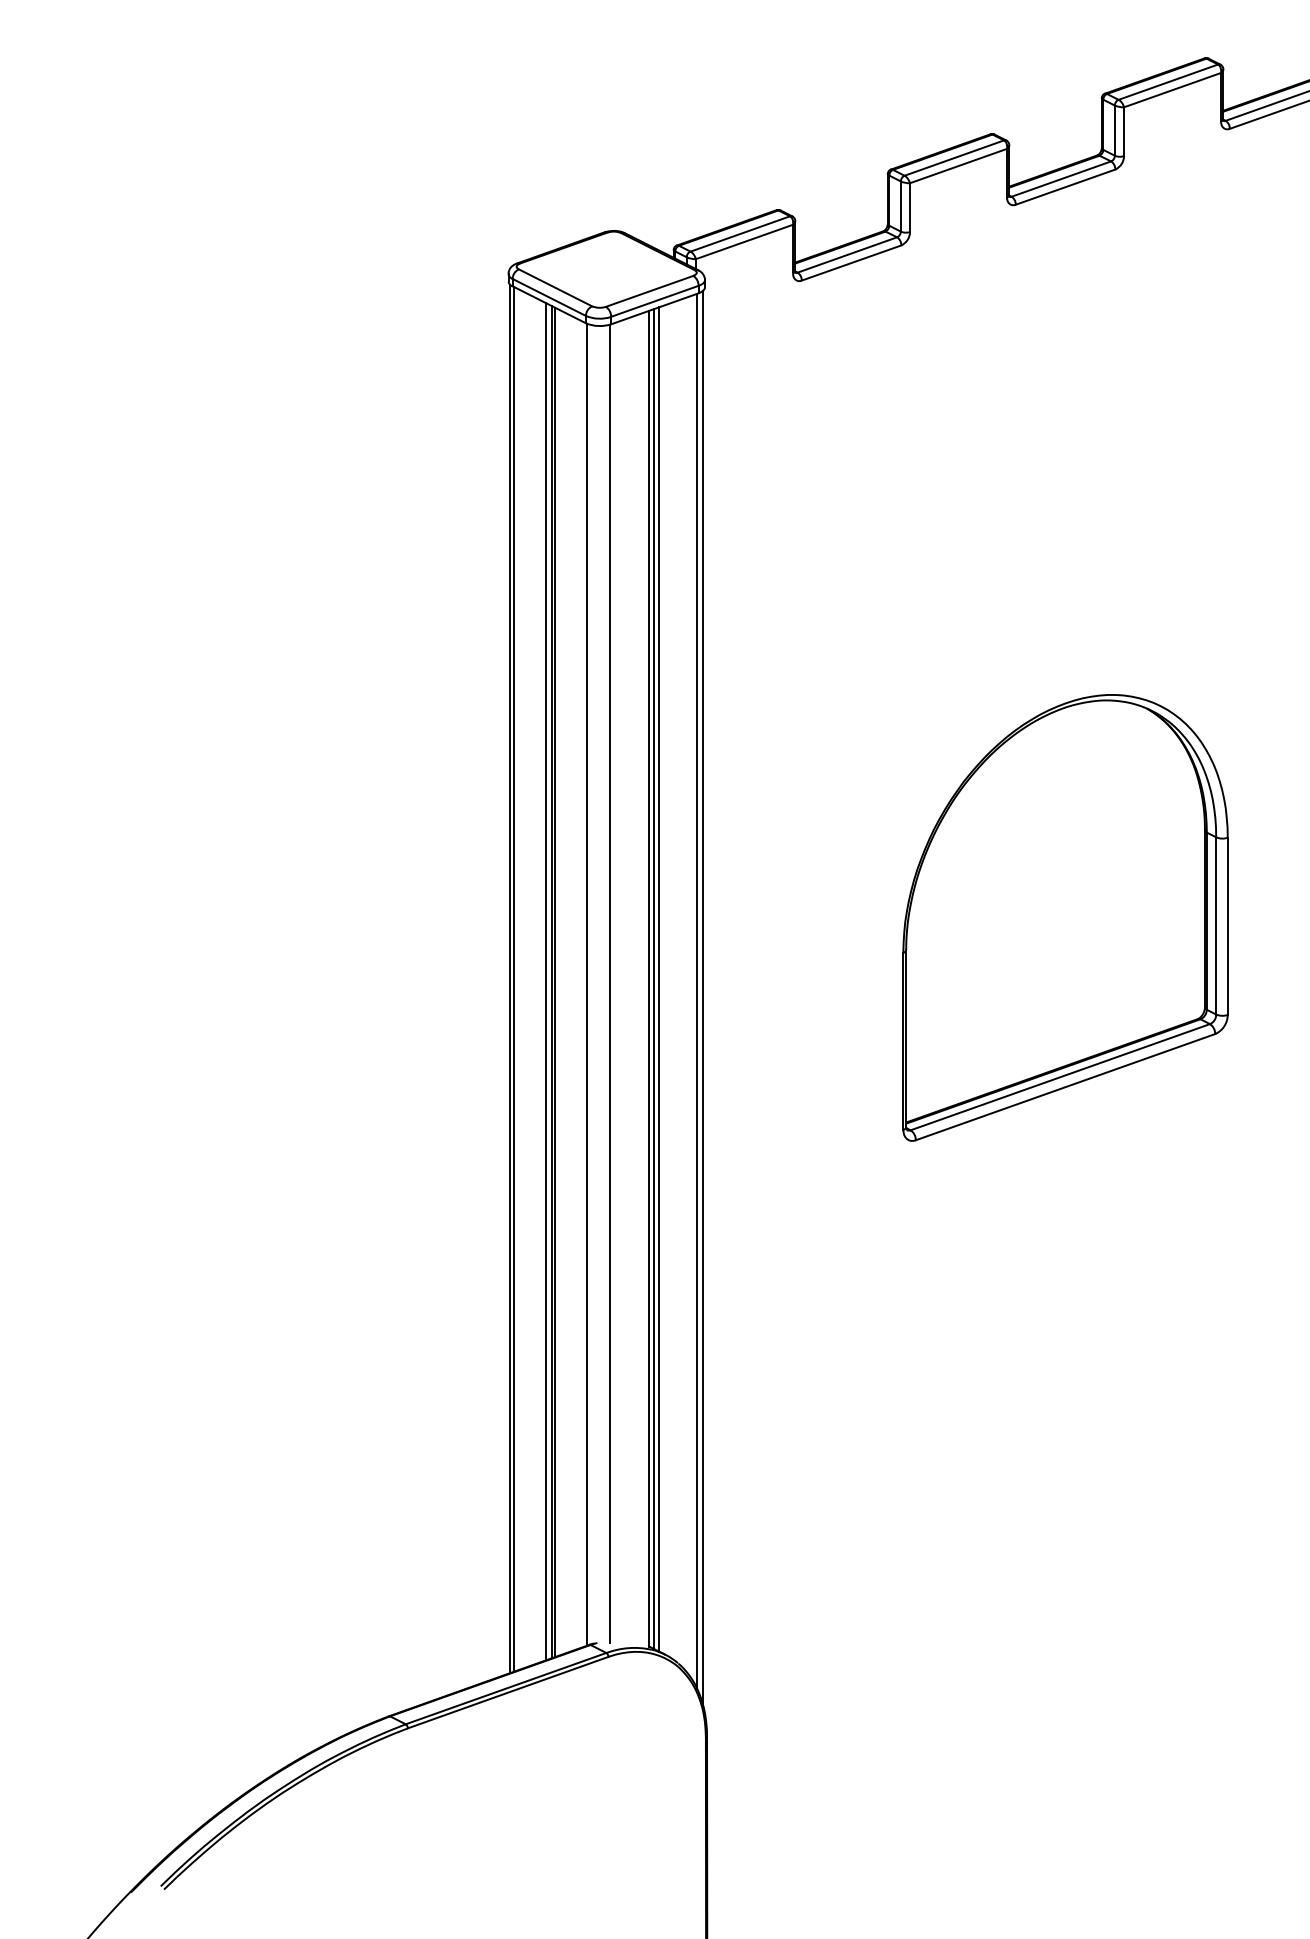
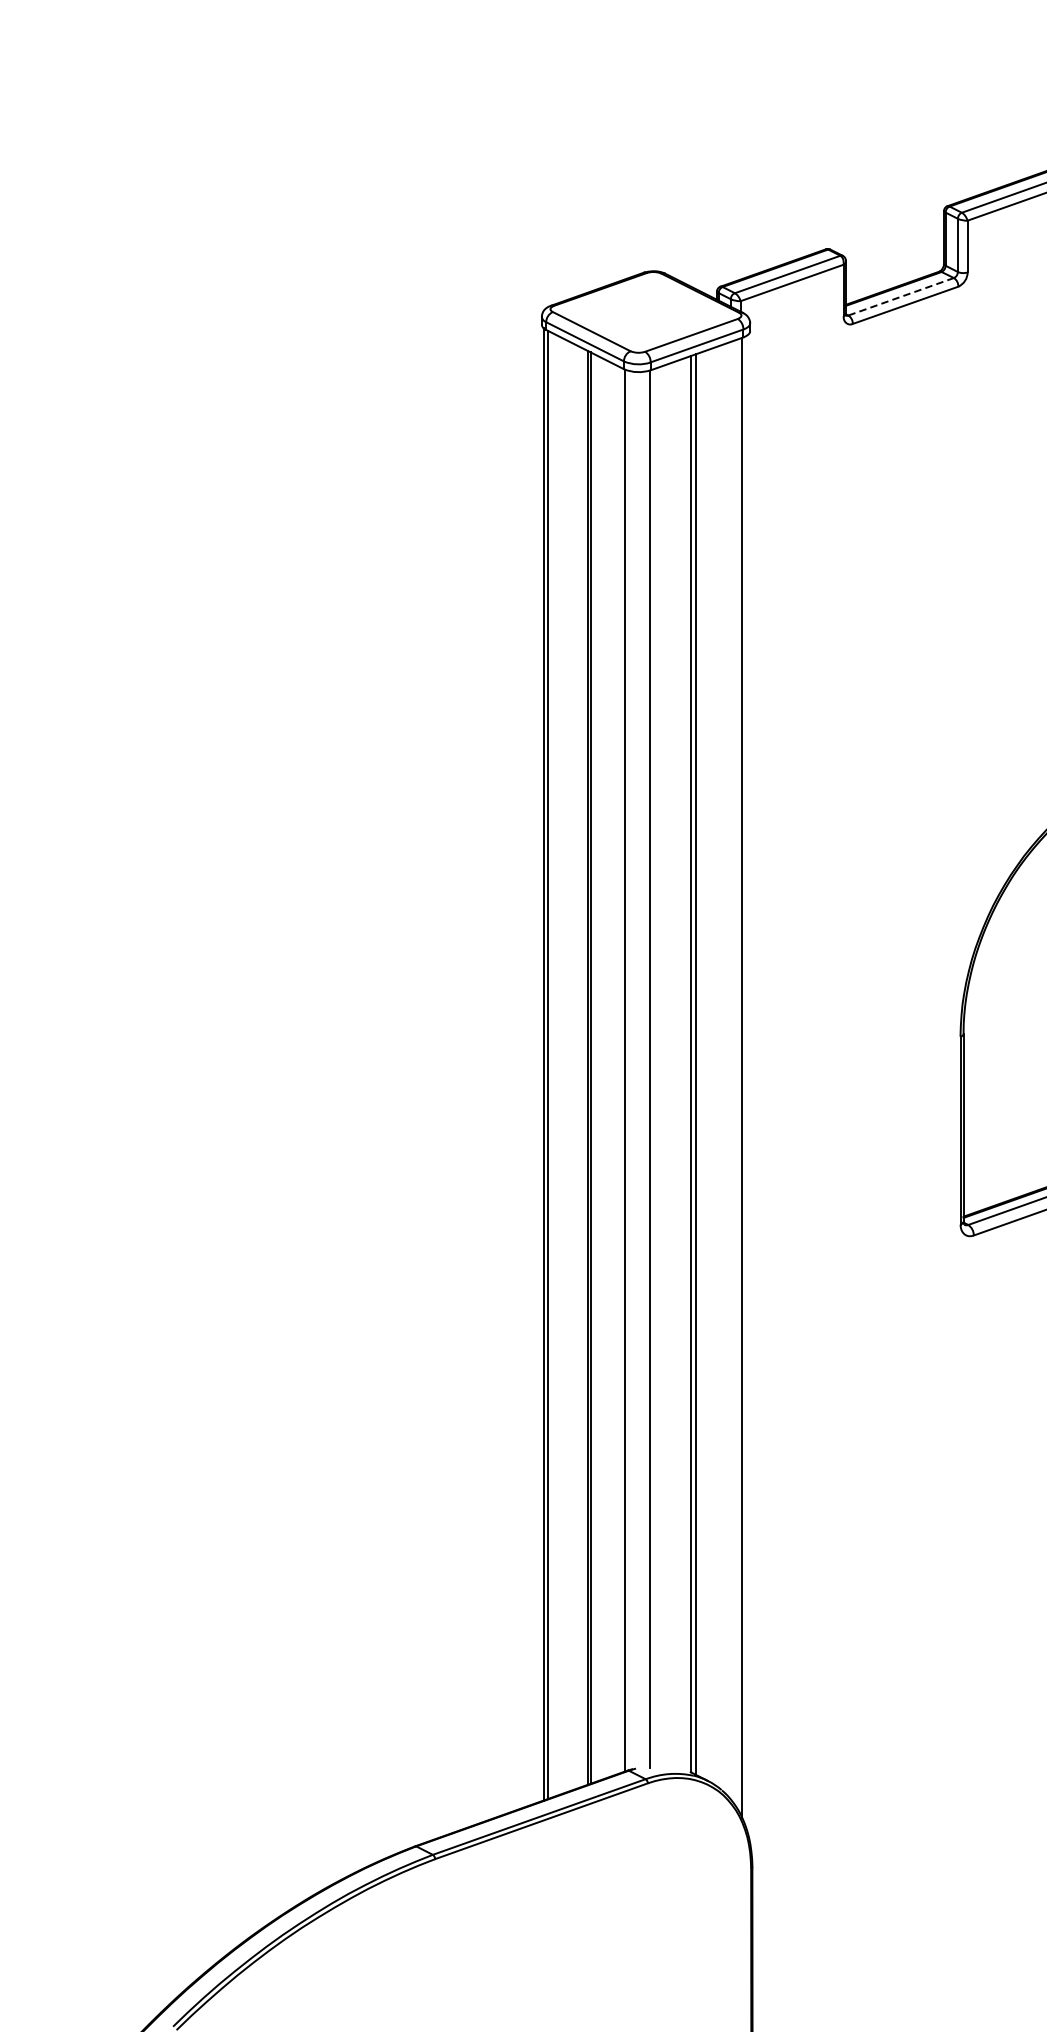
line: (847, 254) -> (901, 296), solid -> dashed
line: (658, 979) -> (700, 1065), removed
line: (546, 981) -> (582, 1067), removed
line: (703, 997) -> (748, 1084), removed

